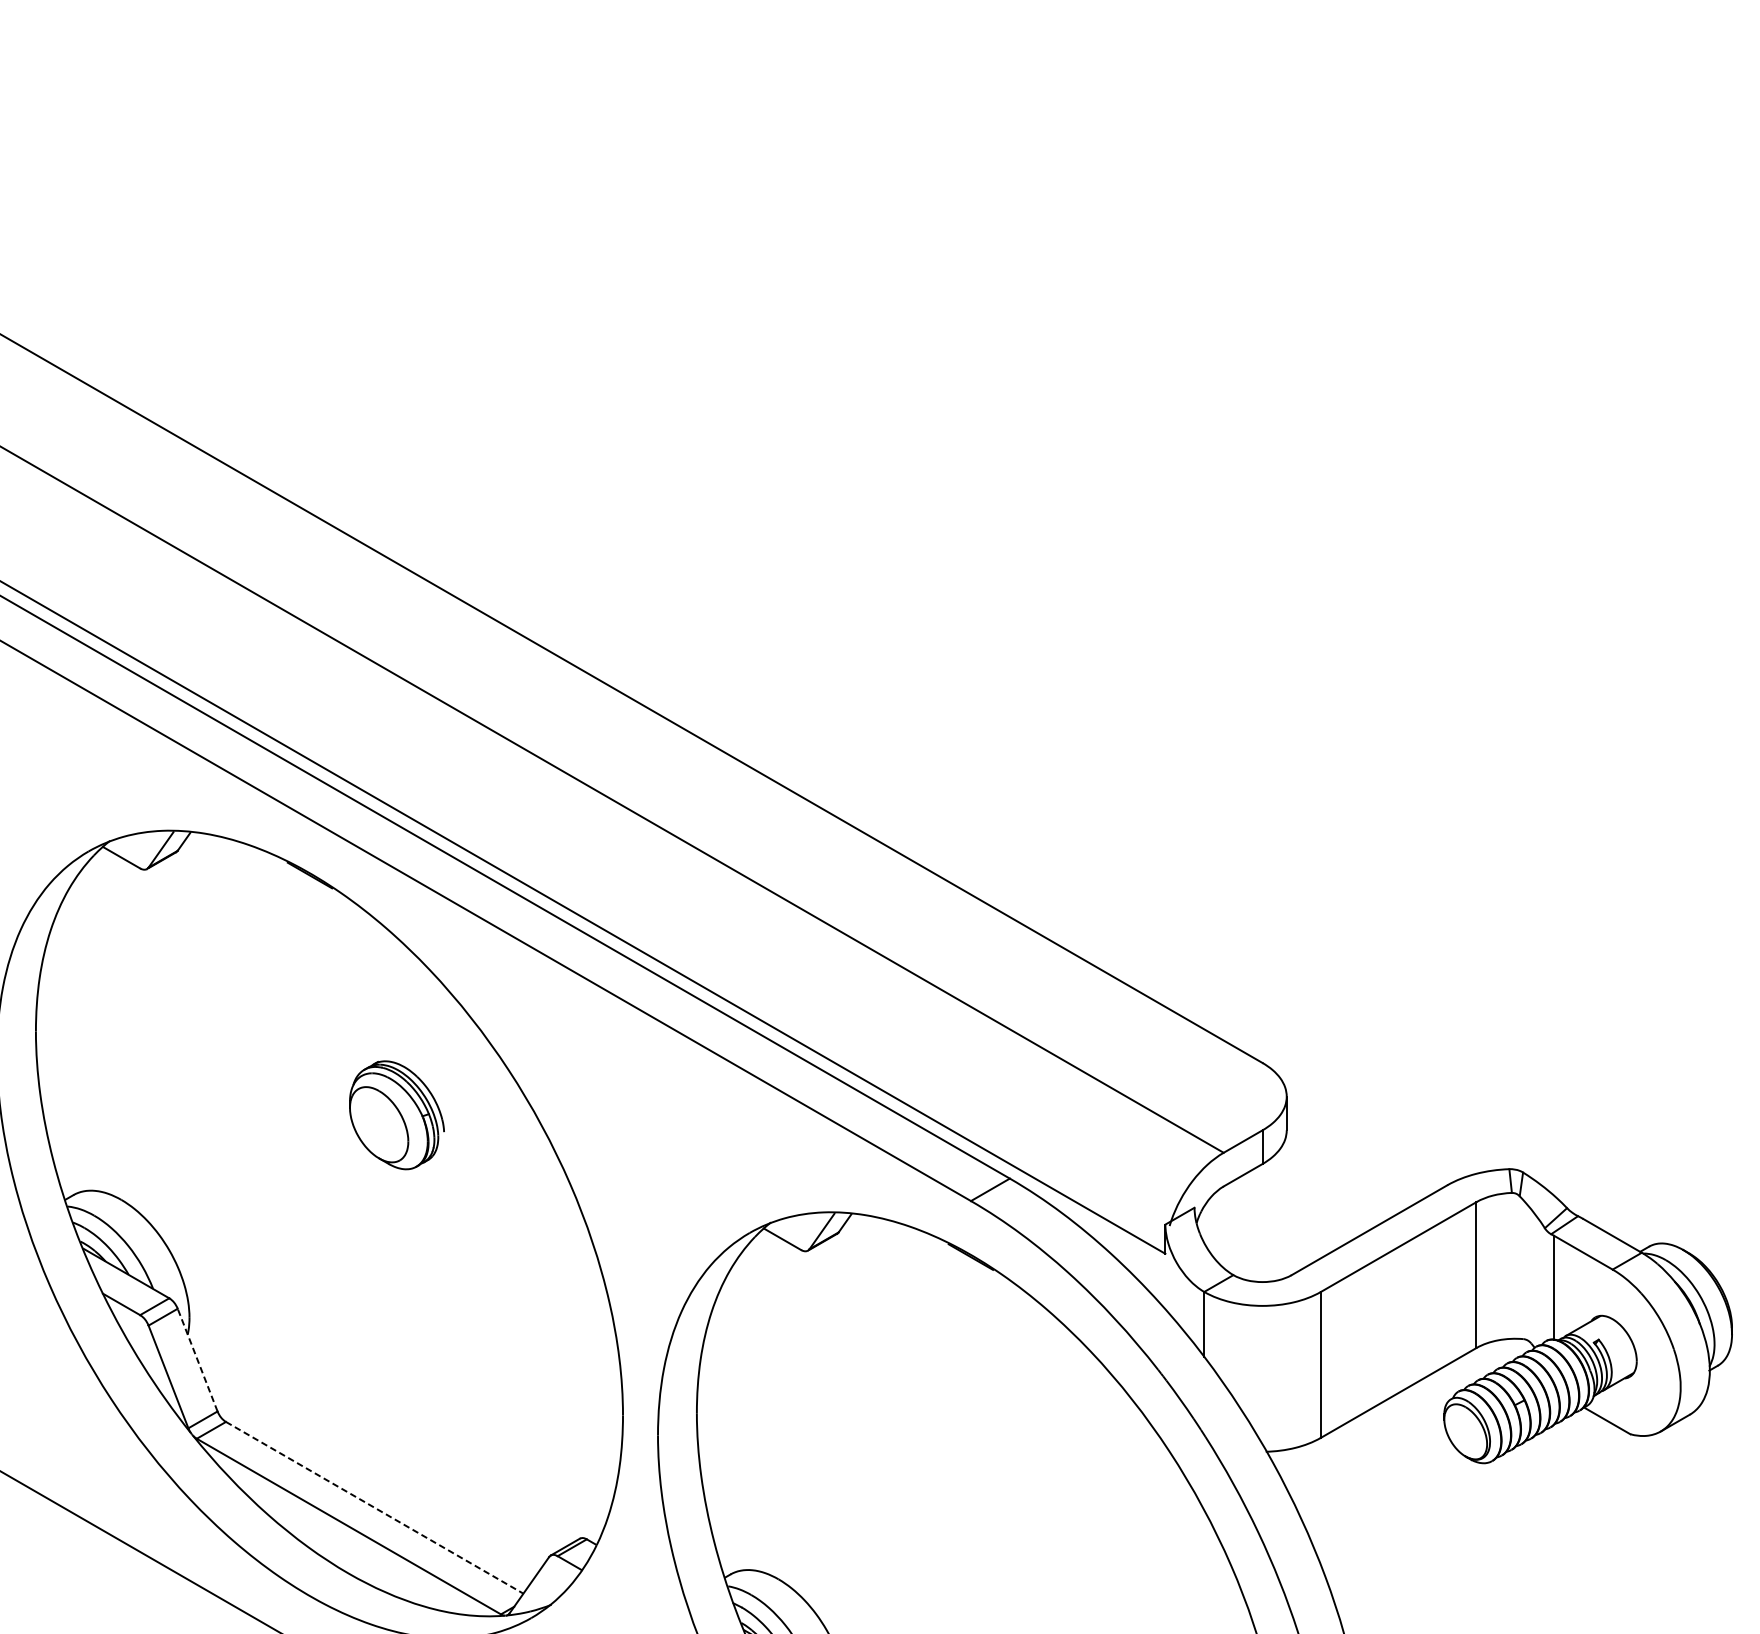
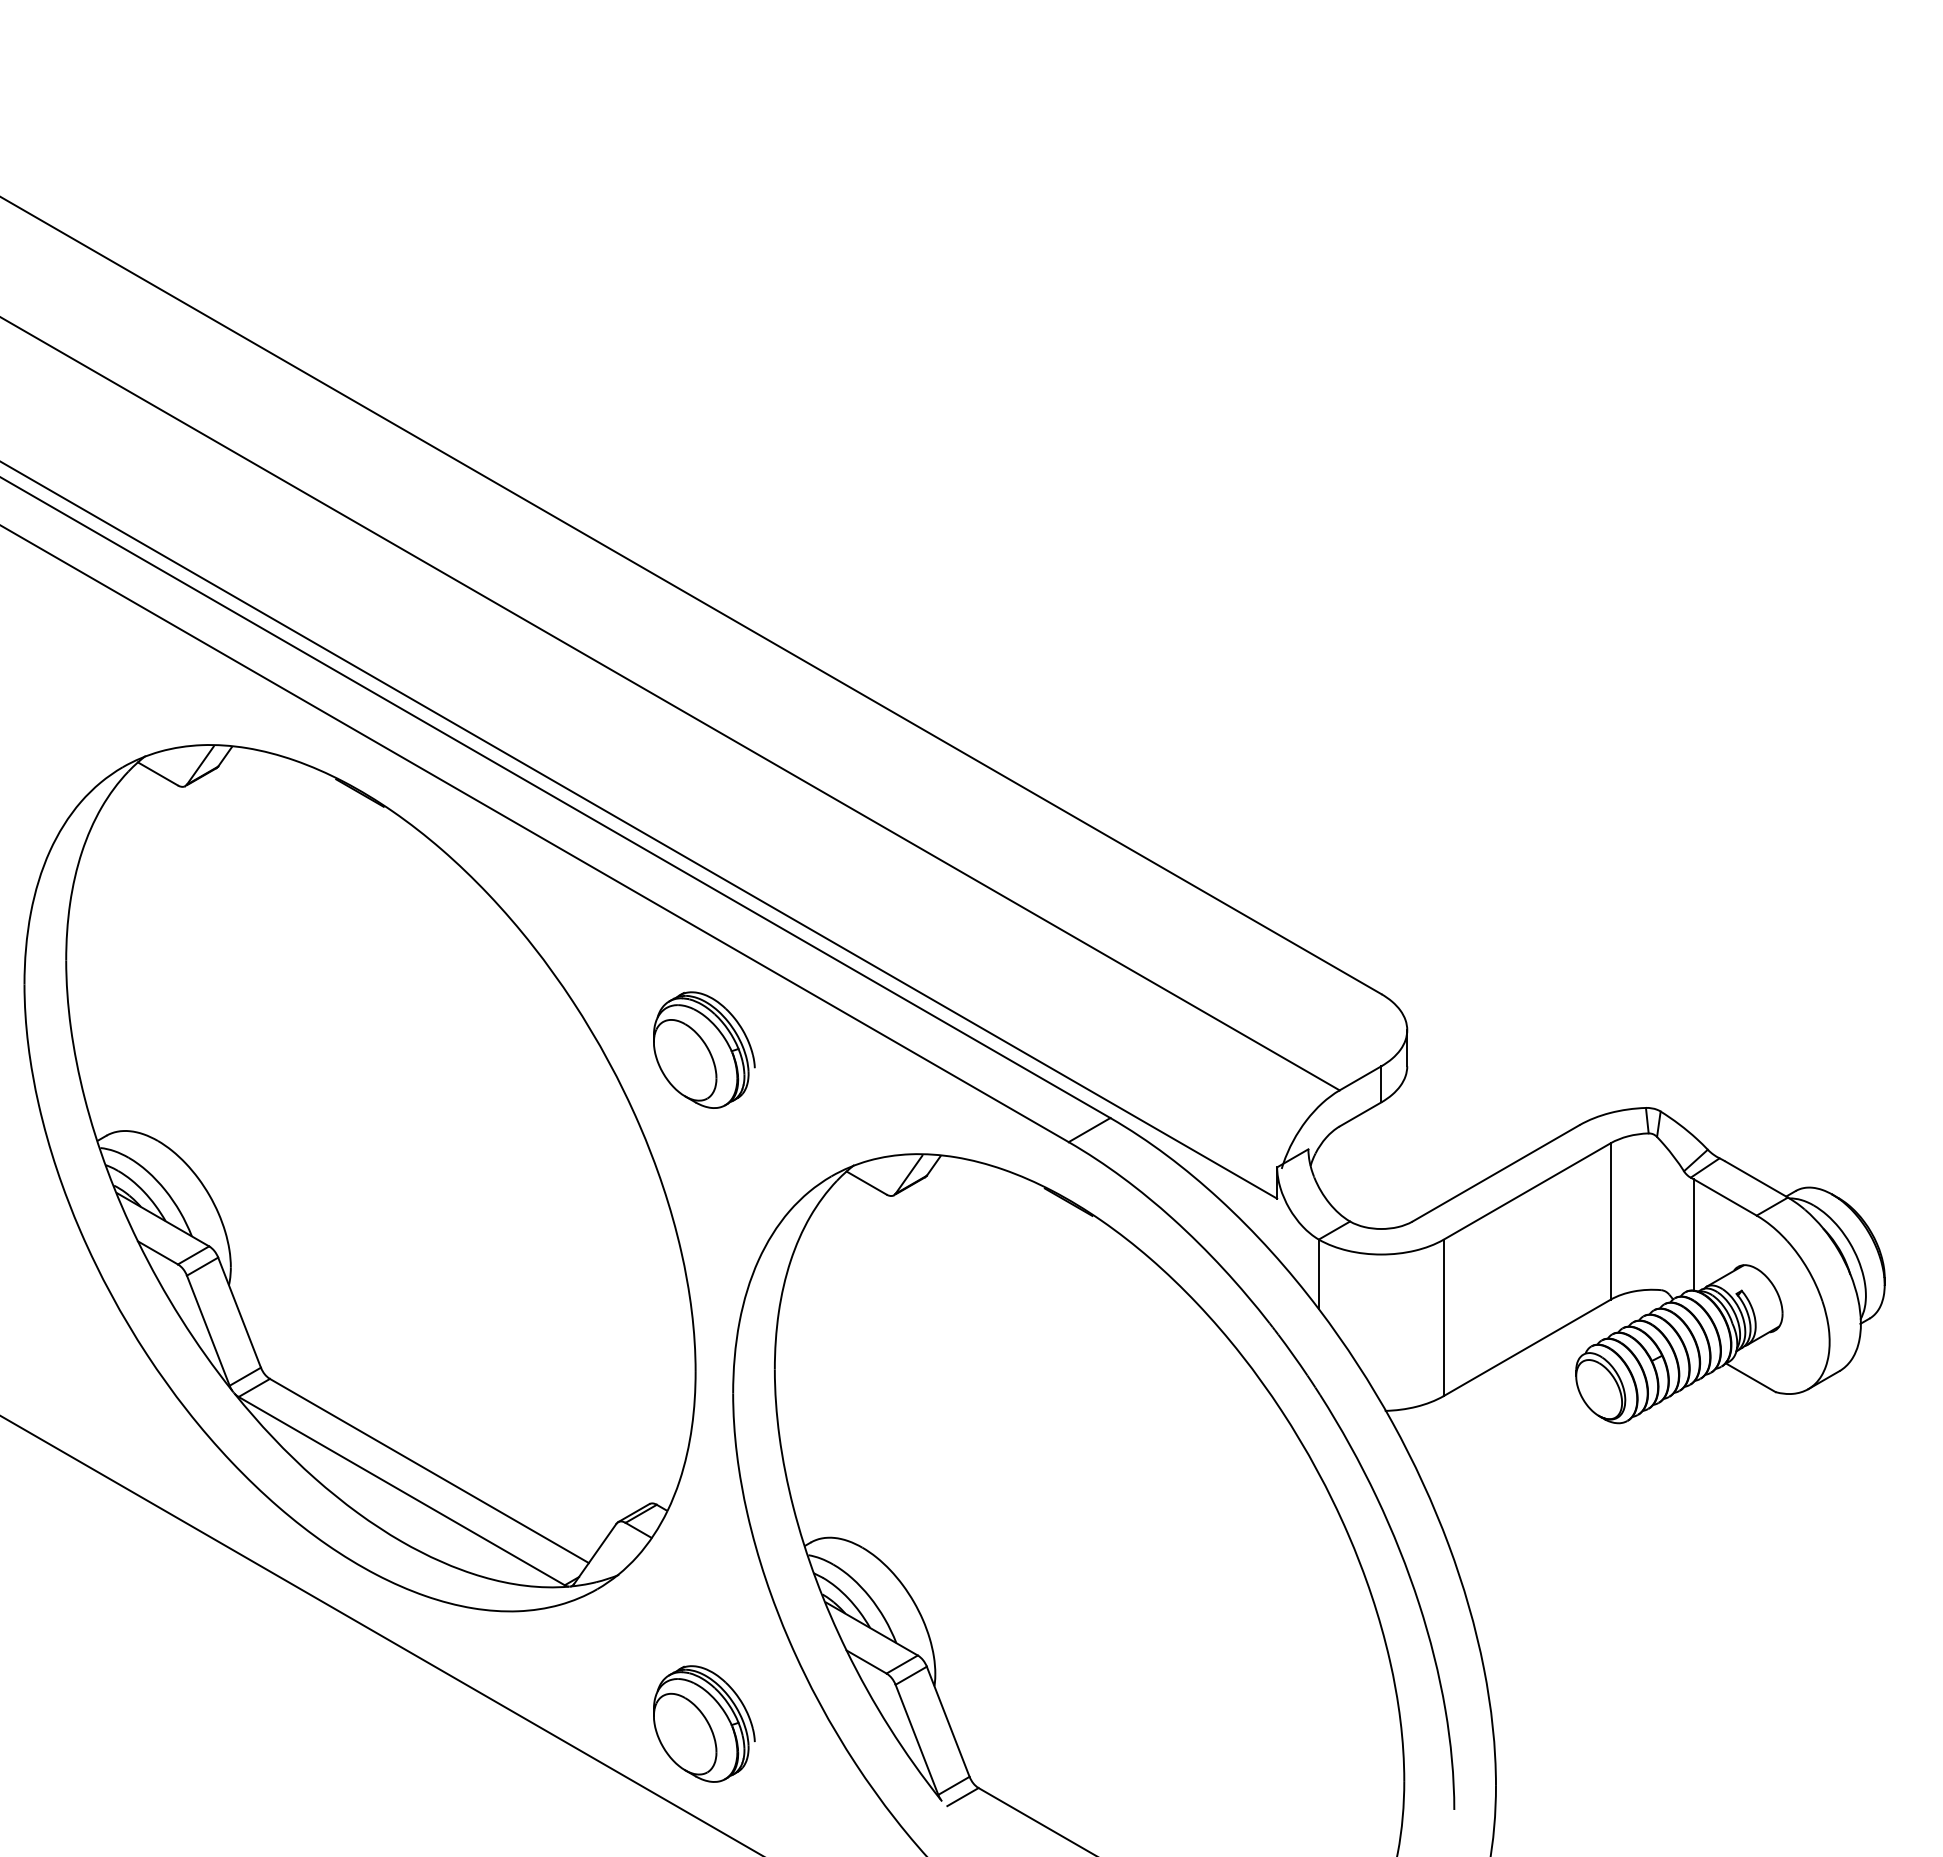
part: (397, 1114) -> (704, 1049), moved
line: (197, 1359) -> (239, 1312), dashed -> solid
line: (374, 1508) -> (429, 1471), dashed -> solid

